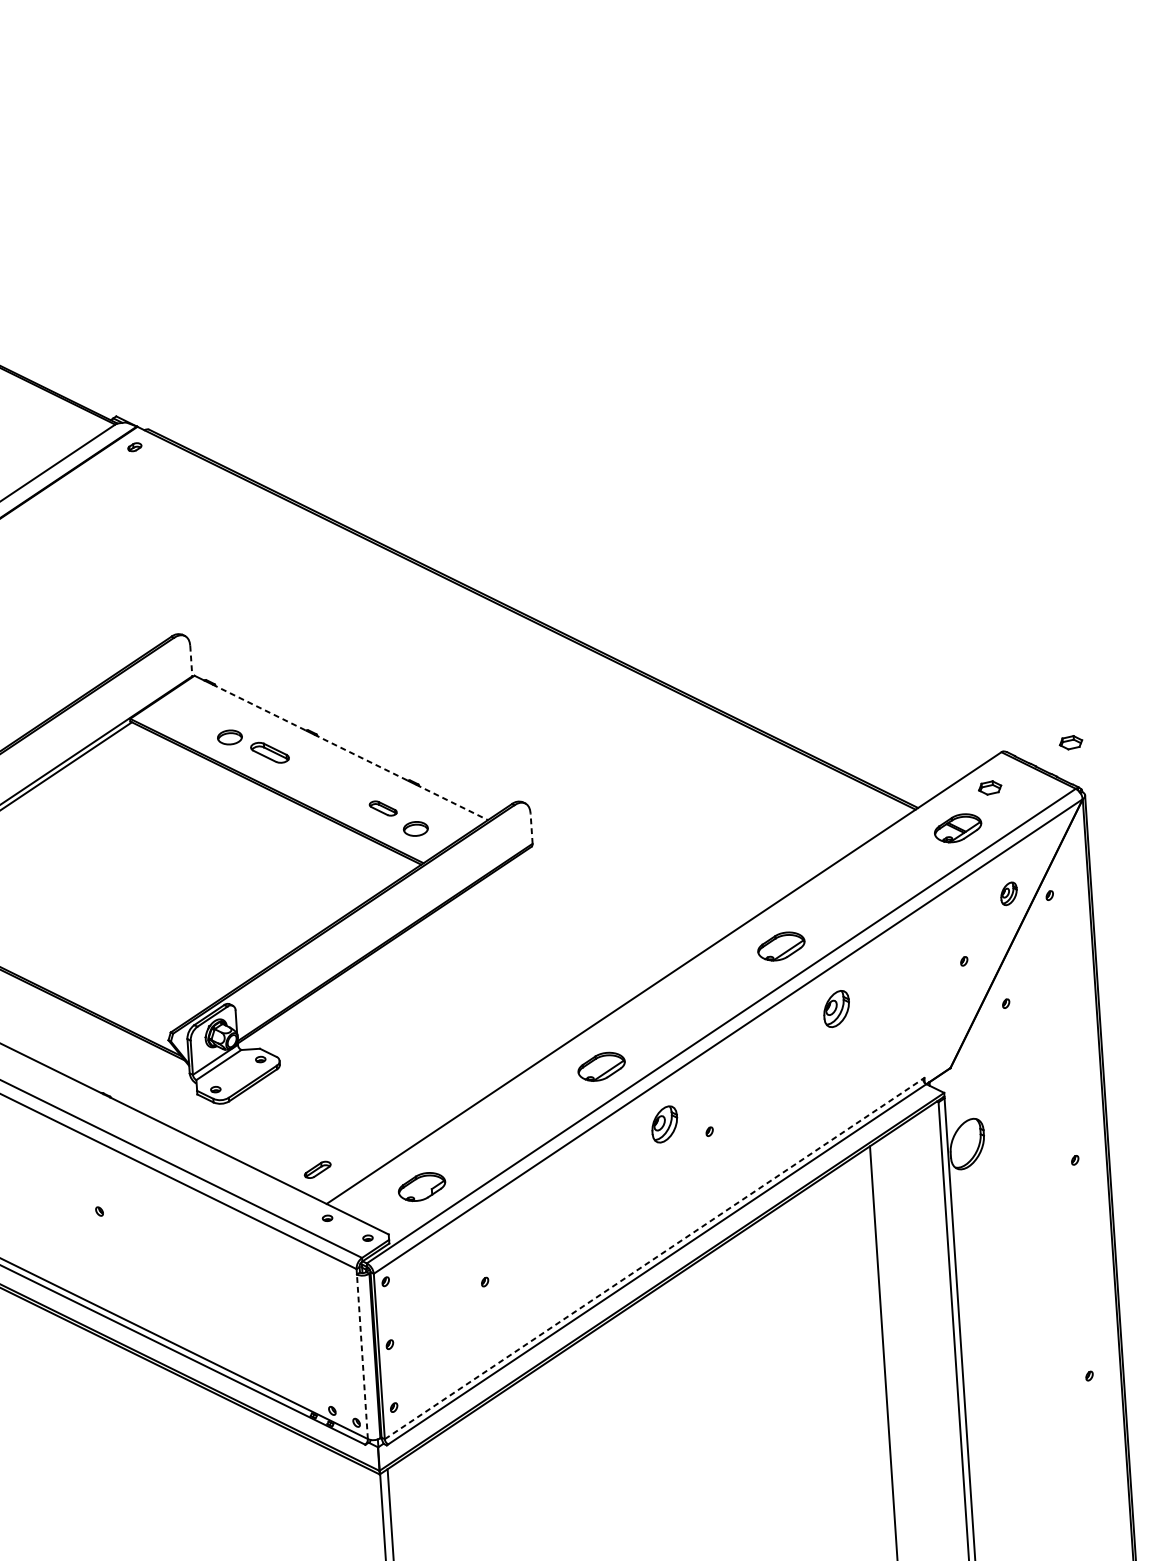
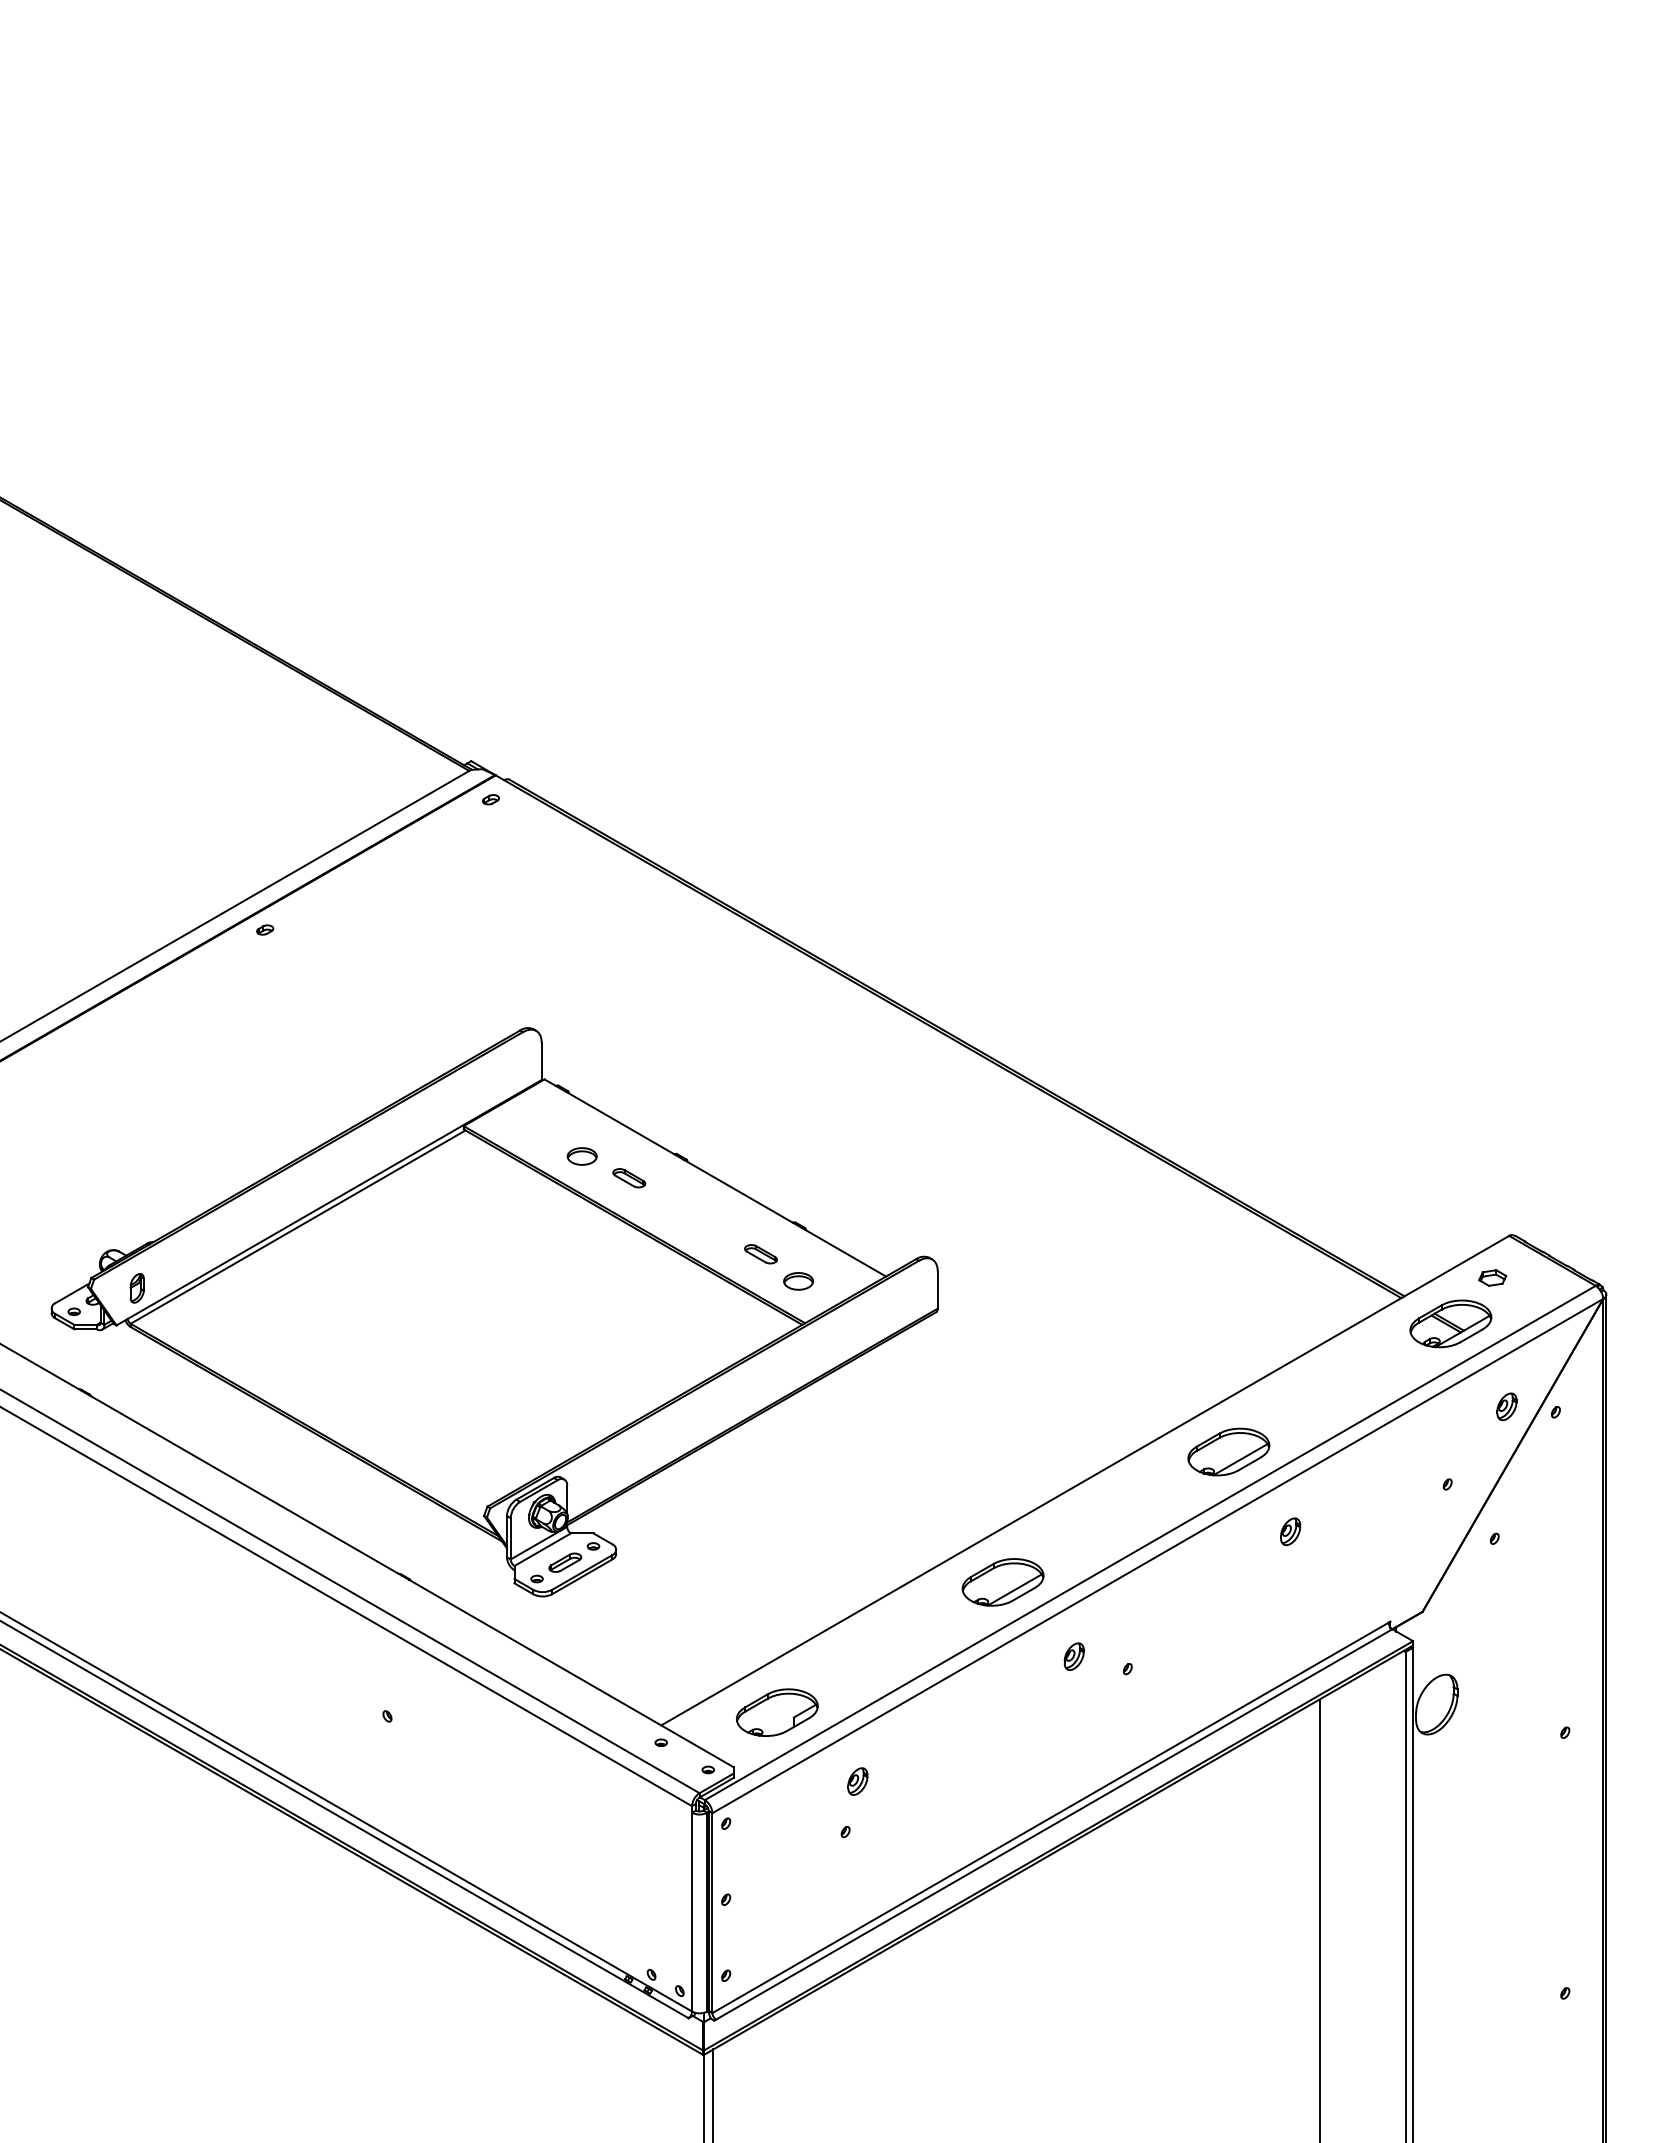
line: (191, 661) -> (541, 1061), dashed -> solid
line: (258, 707) -> (619, 1122), dashed -> solid
part: (1070, 742) -> (1593, 1229), removed
part: (270, 753) -> (629, 1178), size x0.71
line: (361, 757) -> (738, 1191), dashed -> solid
line: (452, 802) -> (844, 1252), dashed -> solid
part: (957, 827) -> (1450, 1323), size x1.43
line: (531, 828) -> (937, 1289), dashed -> solid
part: (781, 946) -> (1228, 1451), size x1.43
part: (836, 1008) -> (1290, 1531), size x0.62
part: (601, 1066) -> (1002, 1582), size x1.43
part: (664, 1124) -> (1073, 1656), size x0.62
part: (317, 1169) -> (565, 1562), moved
part: (422, 1186) -> (777, 1712), size x1.43
part: (492, 1239) -> (857, 1781), added
line: (653, 1258) -> (1050, 1817), dashed -> solid
line: (362, 1356) -> (692, 1911), dashed -> solid

